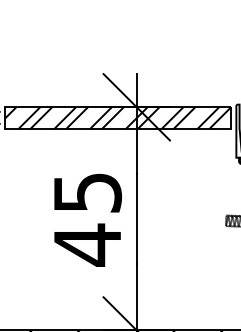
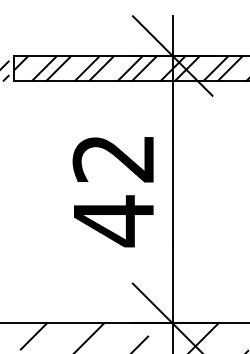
text: (87, 192) -> (113, 158), 45 -> 42

